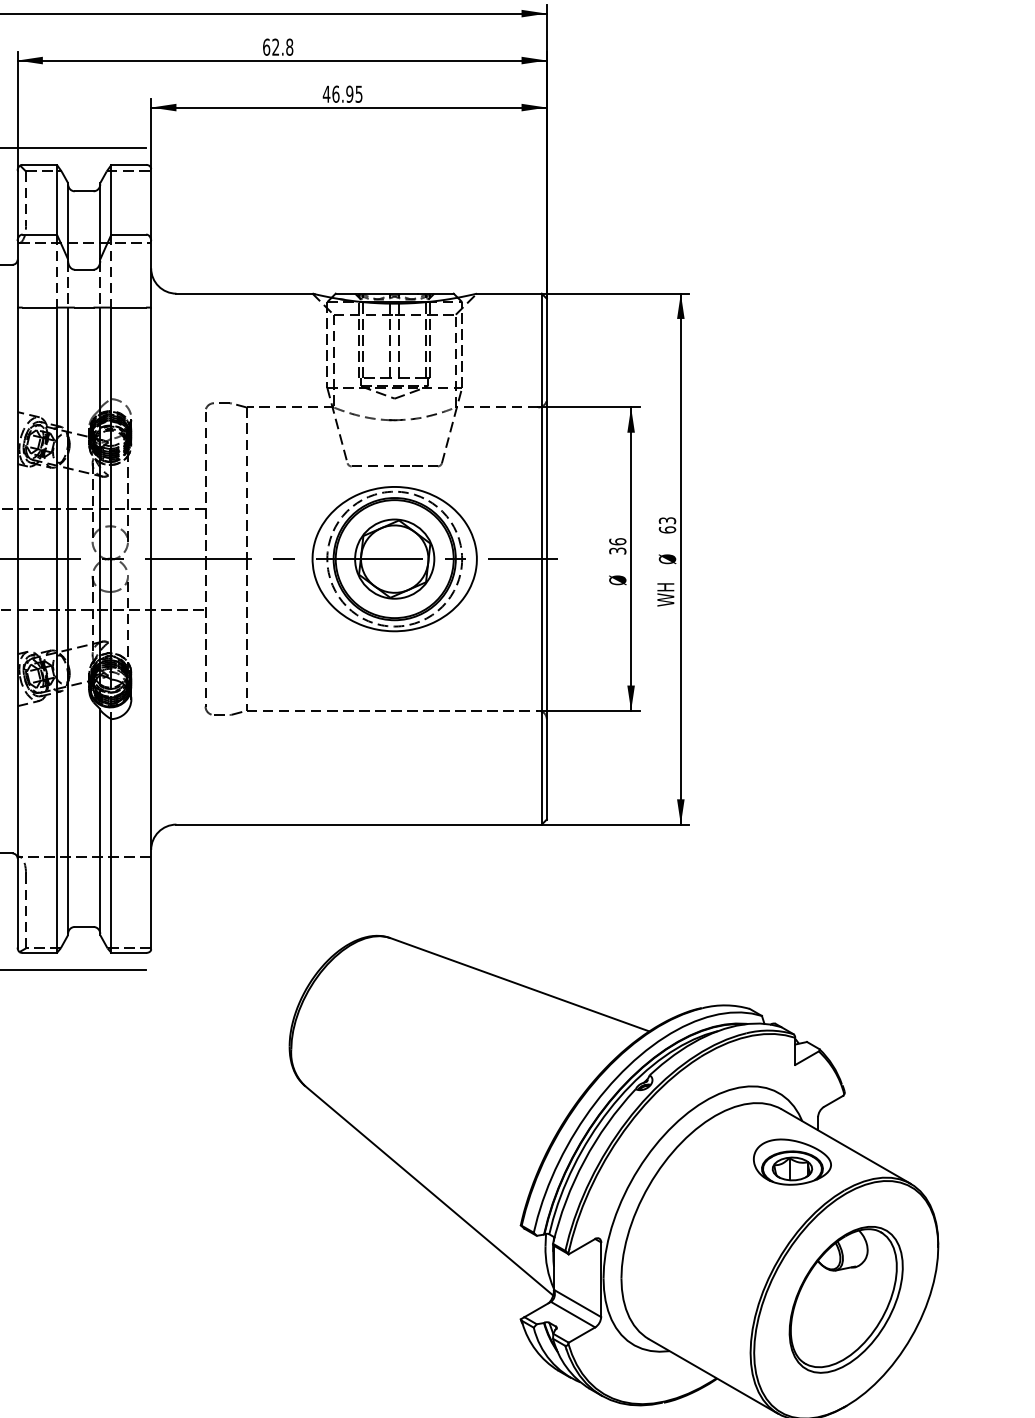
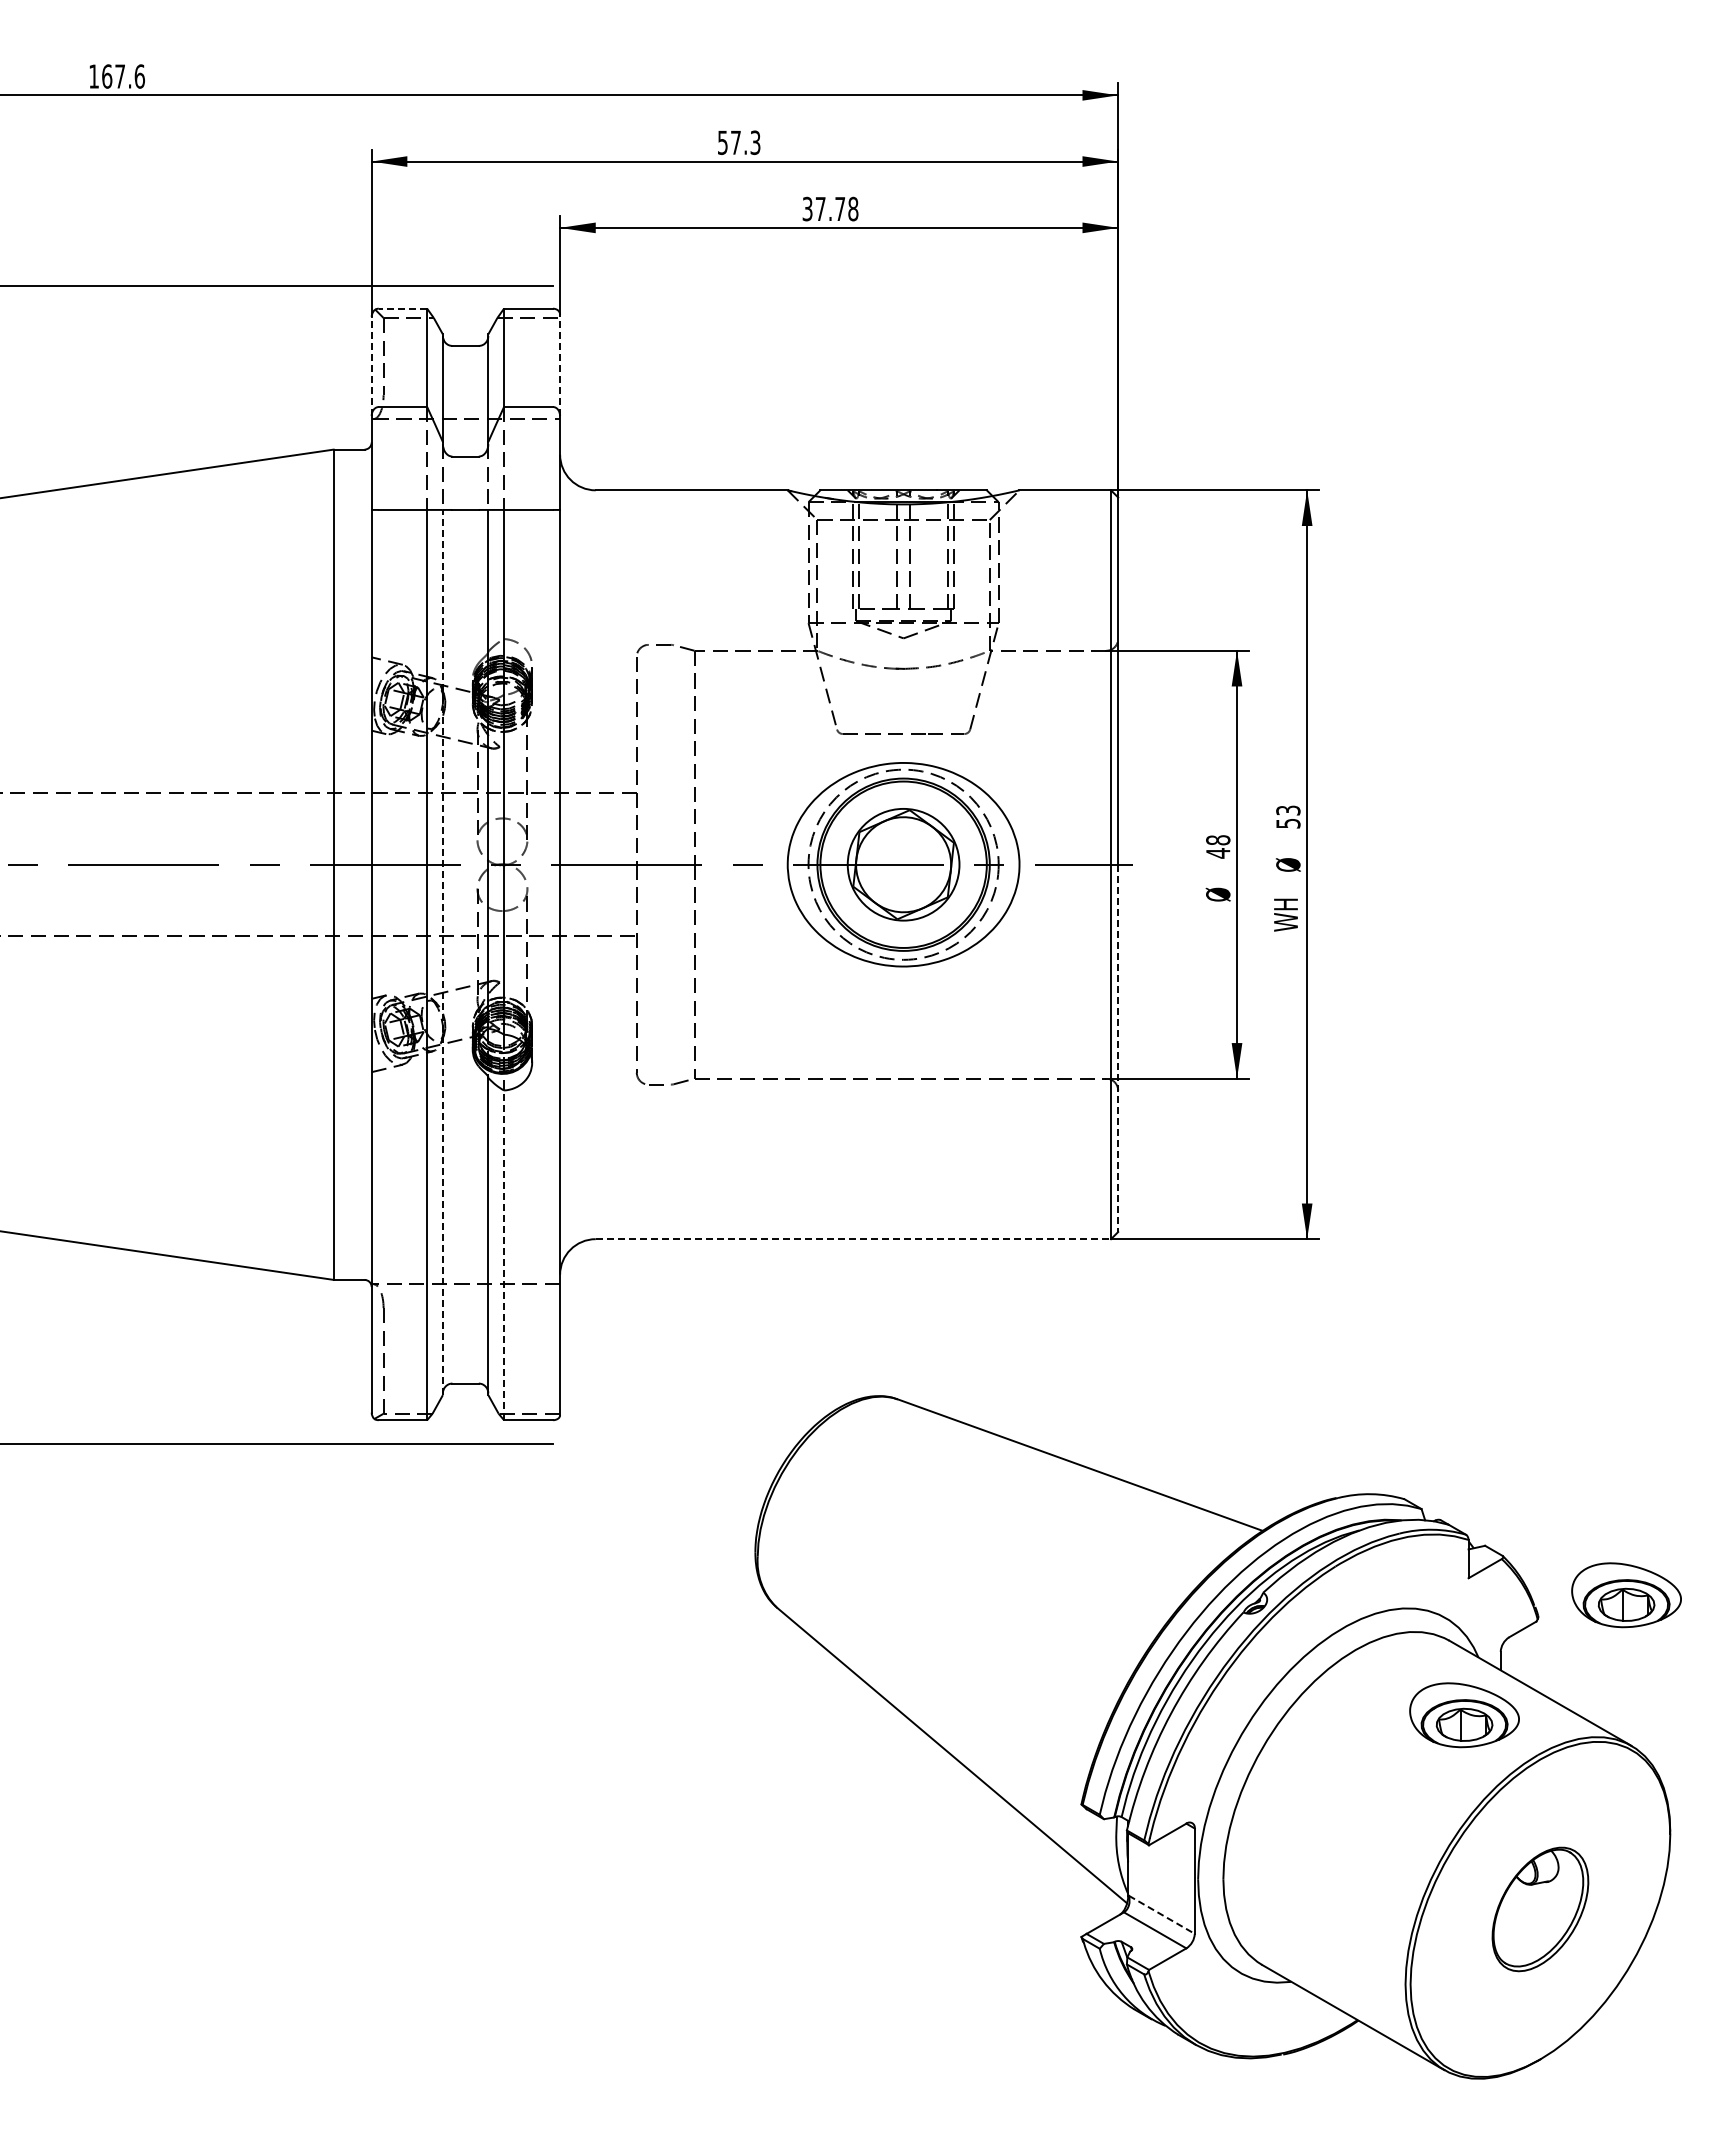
text: (277, 47) -> (738, 142), 62.8 -> 57.3
text: (342, 93) -> (830, 208), 46.95 -> 37.78
line: (39, 164) -> (402, 308), solid -> dashed
line: (17, 205) -> (371, 366), solid -> dashed
line: (151, 205) -> (560, 365), solid -> dashed
text: (667, 529) -> (1288, 823), 63 -> 53
text: (617, 546) -> (1218, 846), 36 -> 48
line: (67, 621) -> (442, 952), solid -> dashed
line: (547, 689) -> (1118, 1048), solid -> dashed
line: (359, 824) -> (853, 1239), solid -> dashed
line: (111, 836) -> (504, 1255), solid -> dashed
part: (907, 1077) -> (1626, 1595), added
part: (846, 1299) -> (1540, 1909), size x0.6
line: (578, 1304) -> (1162, 1915), solid -> dashed

